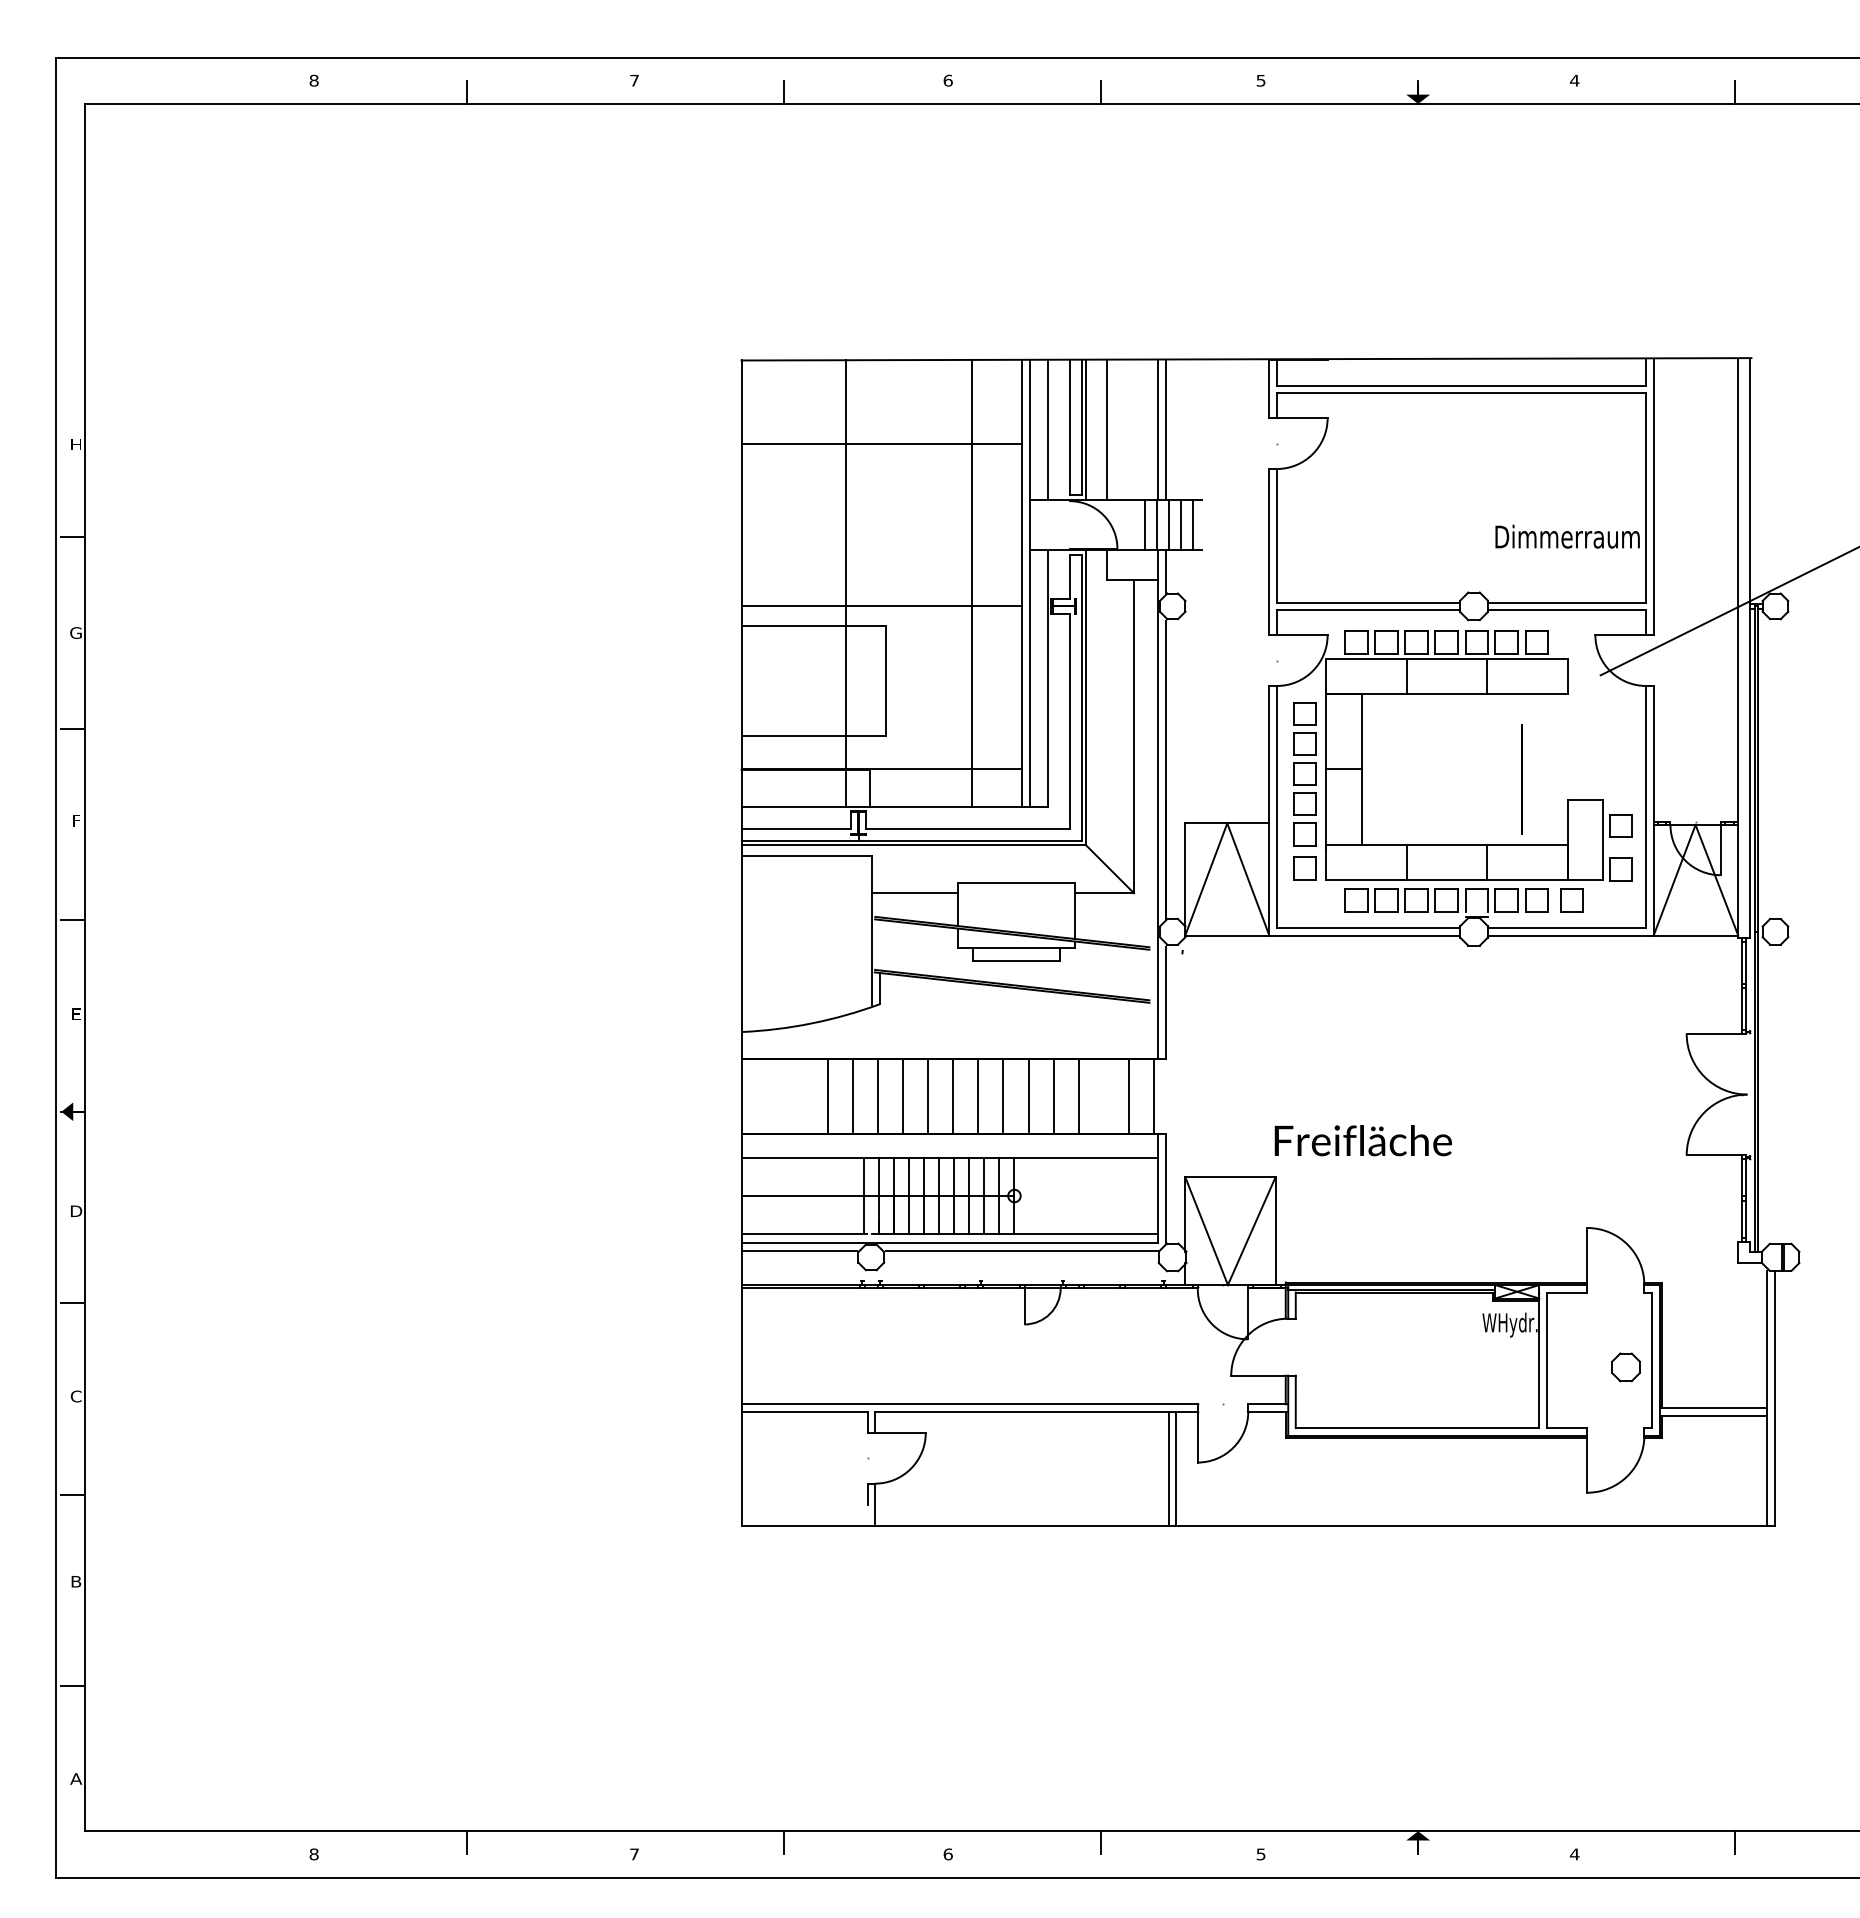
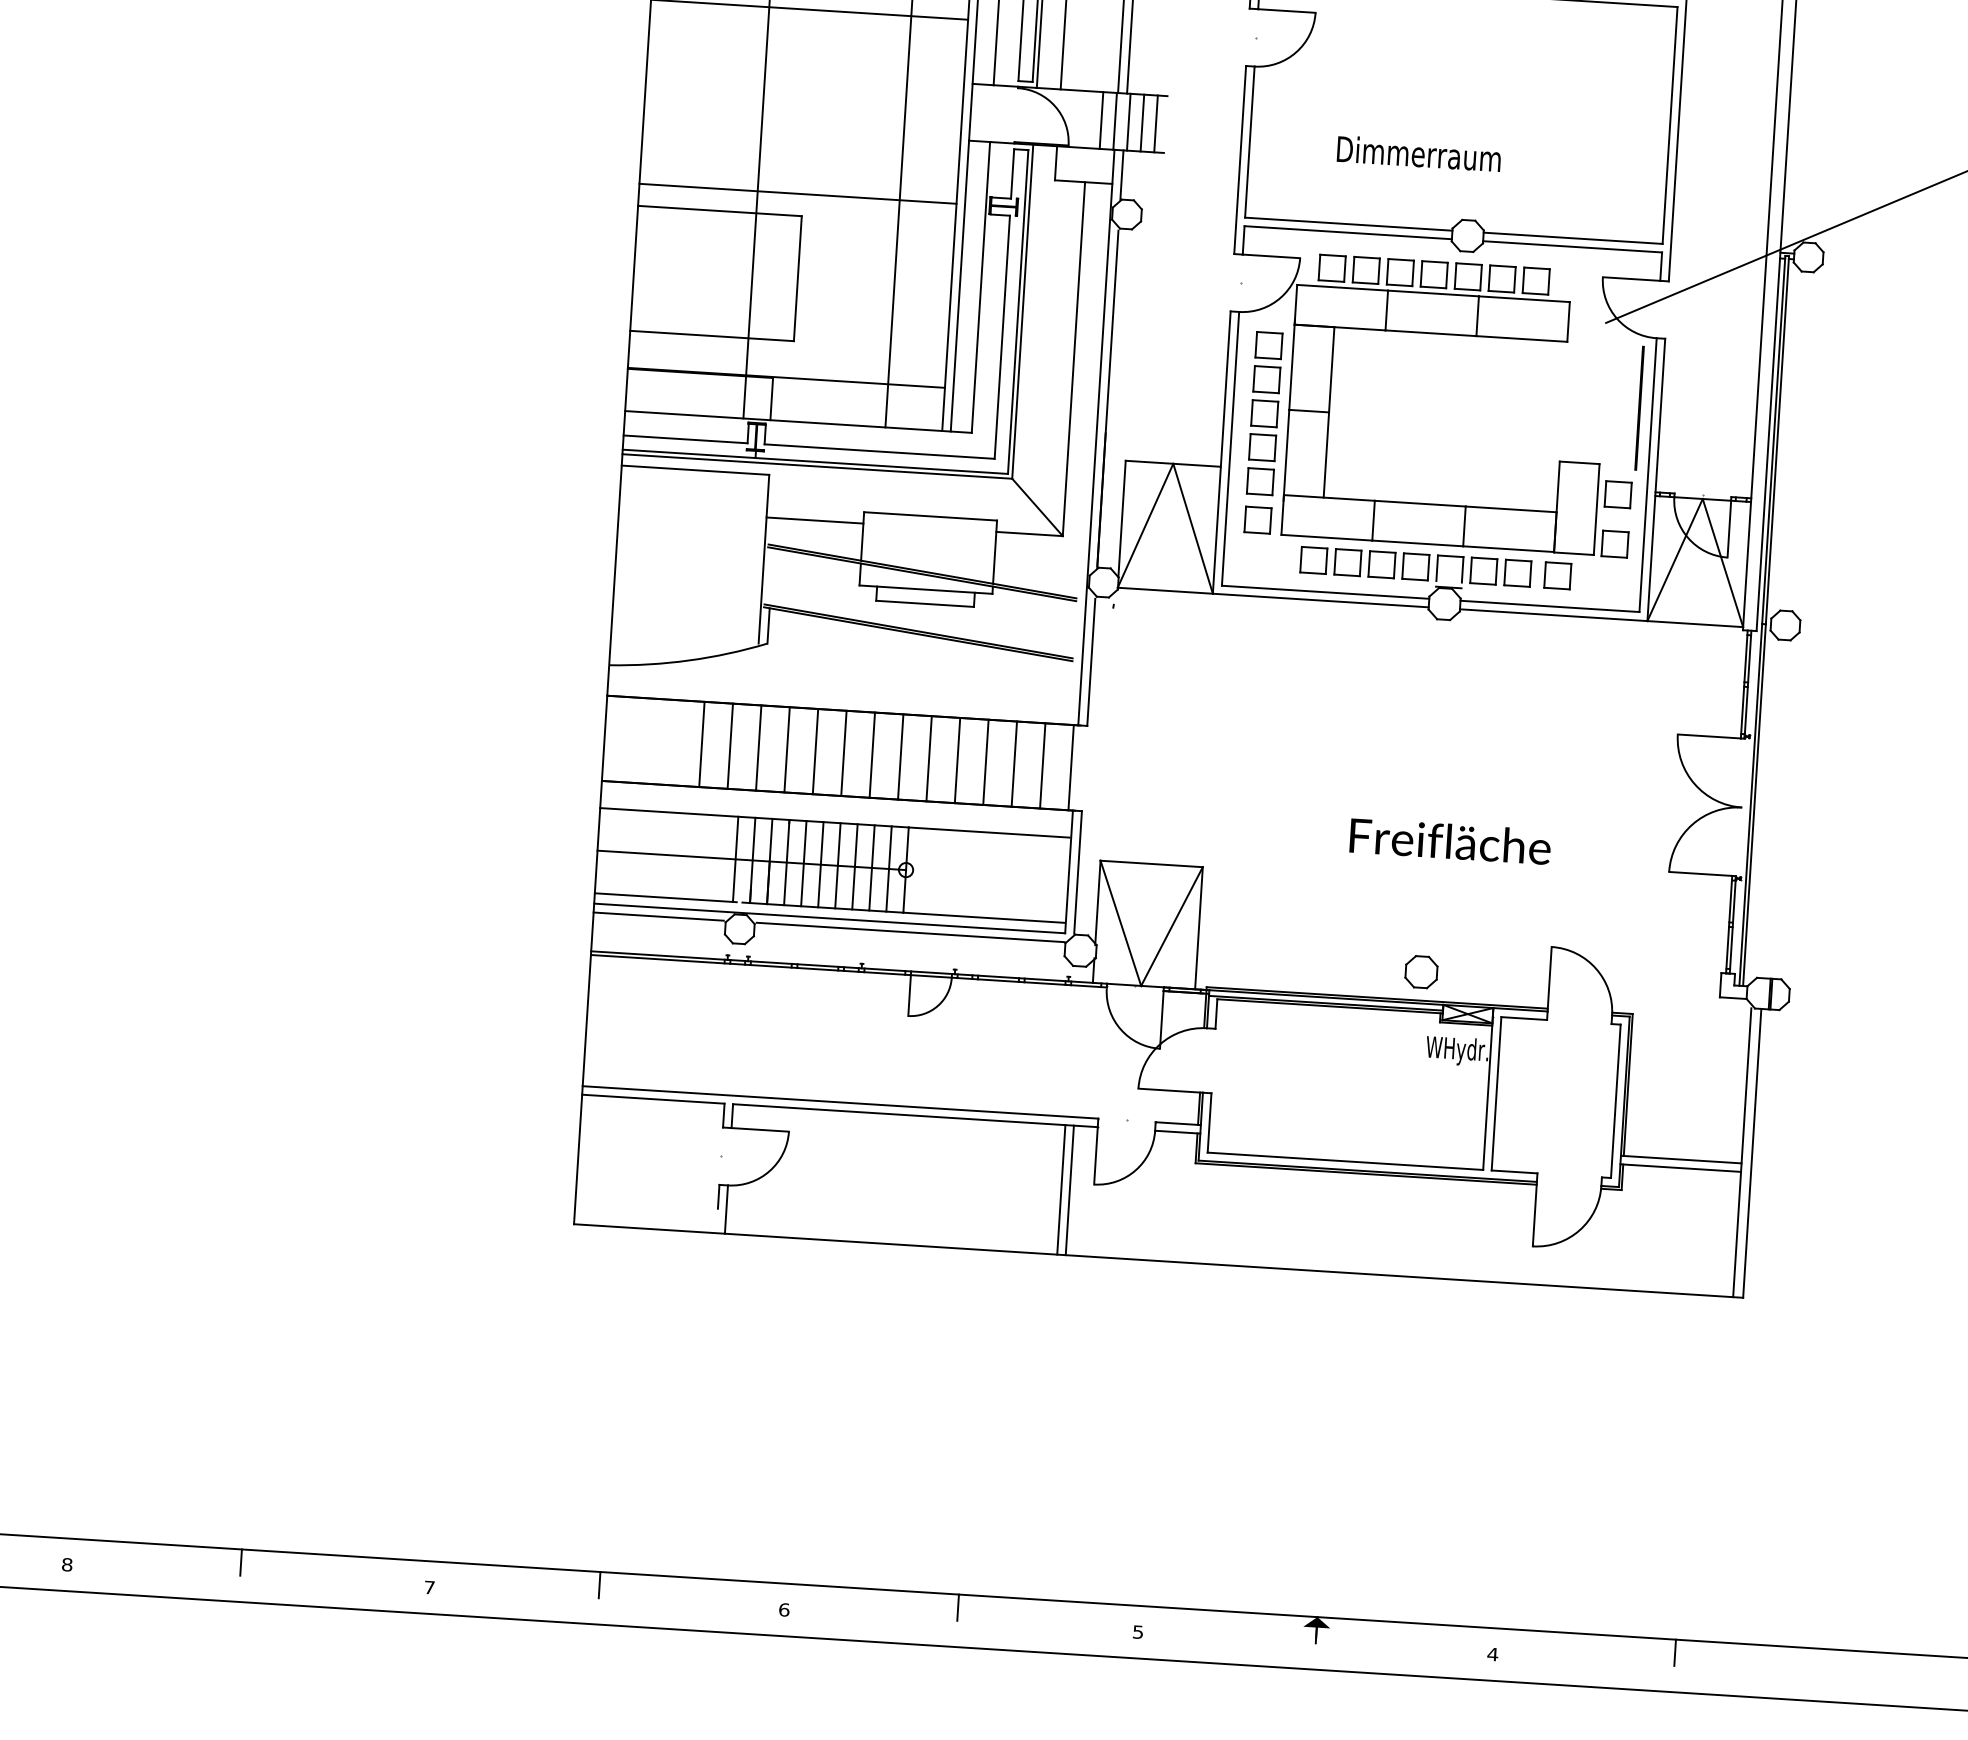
text: (1567, 536) -> (1418, 153), moved
line: (1521, 779) -> (1639, 408), moved
line: (1103, 1096) -> (1013, 763), added
text: (1362, 1140) -> (1449, 841), moved
part: (1625, 1367) -> (1420, 972), moved

